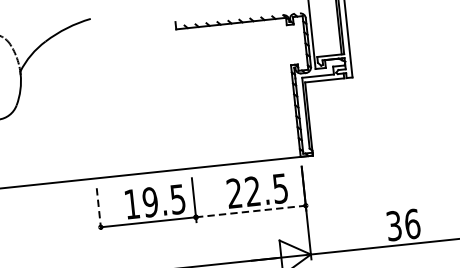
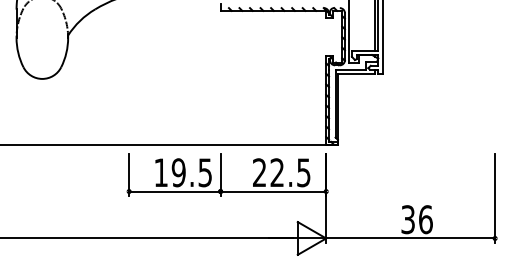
line: (99, 210) -> (129, 175), dashed -> solid
line: (250, 211) -> (273, 191), dashed -> solid

